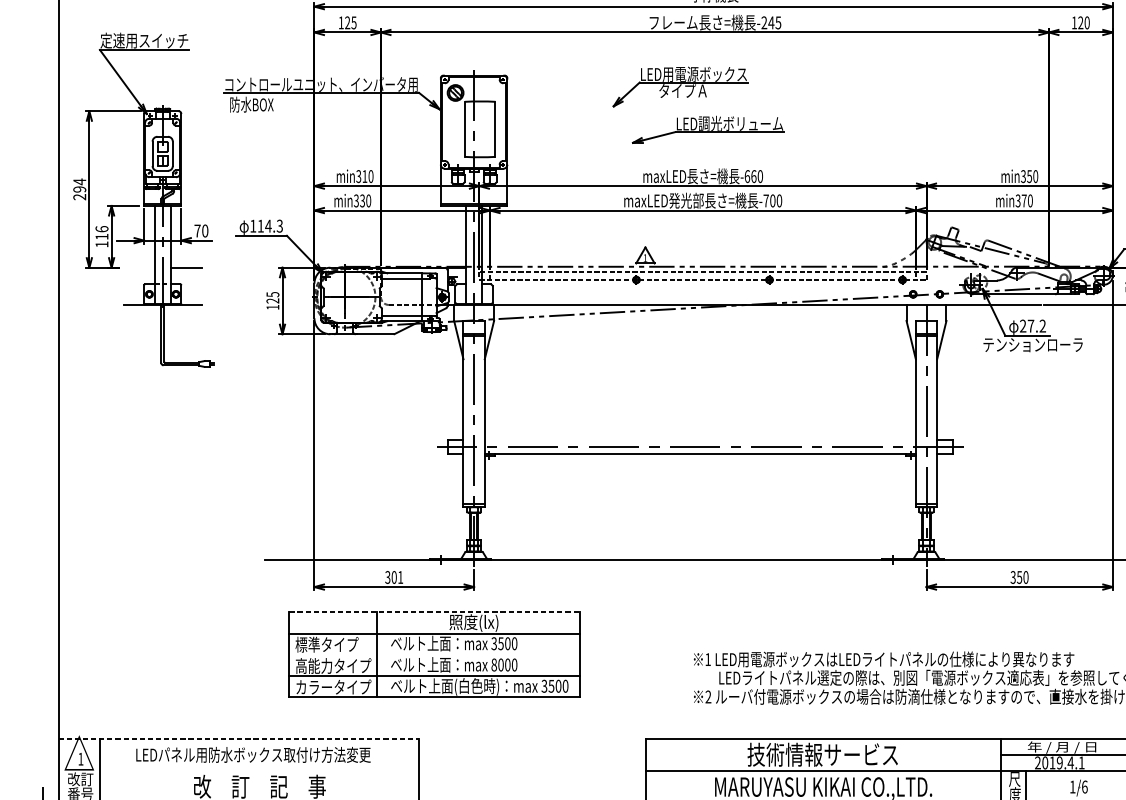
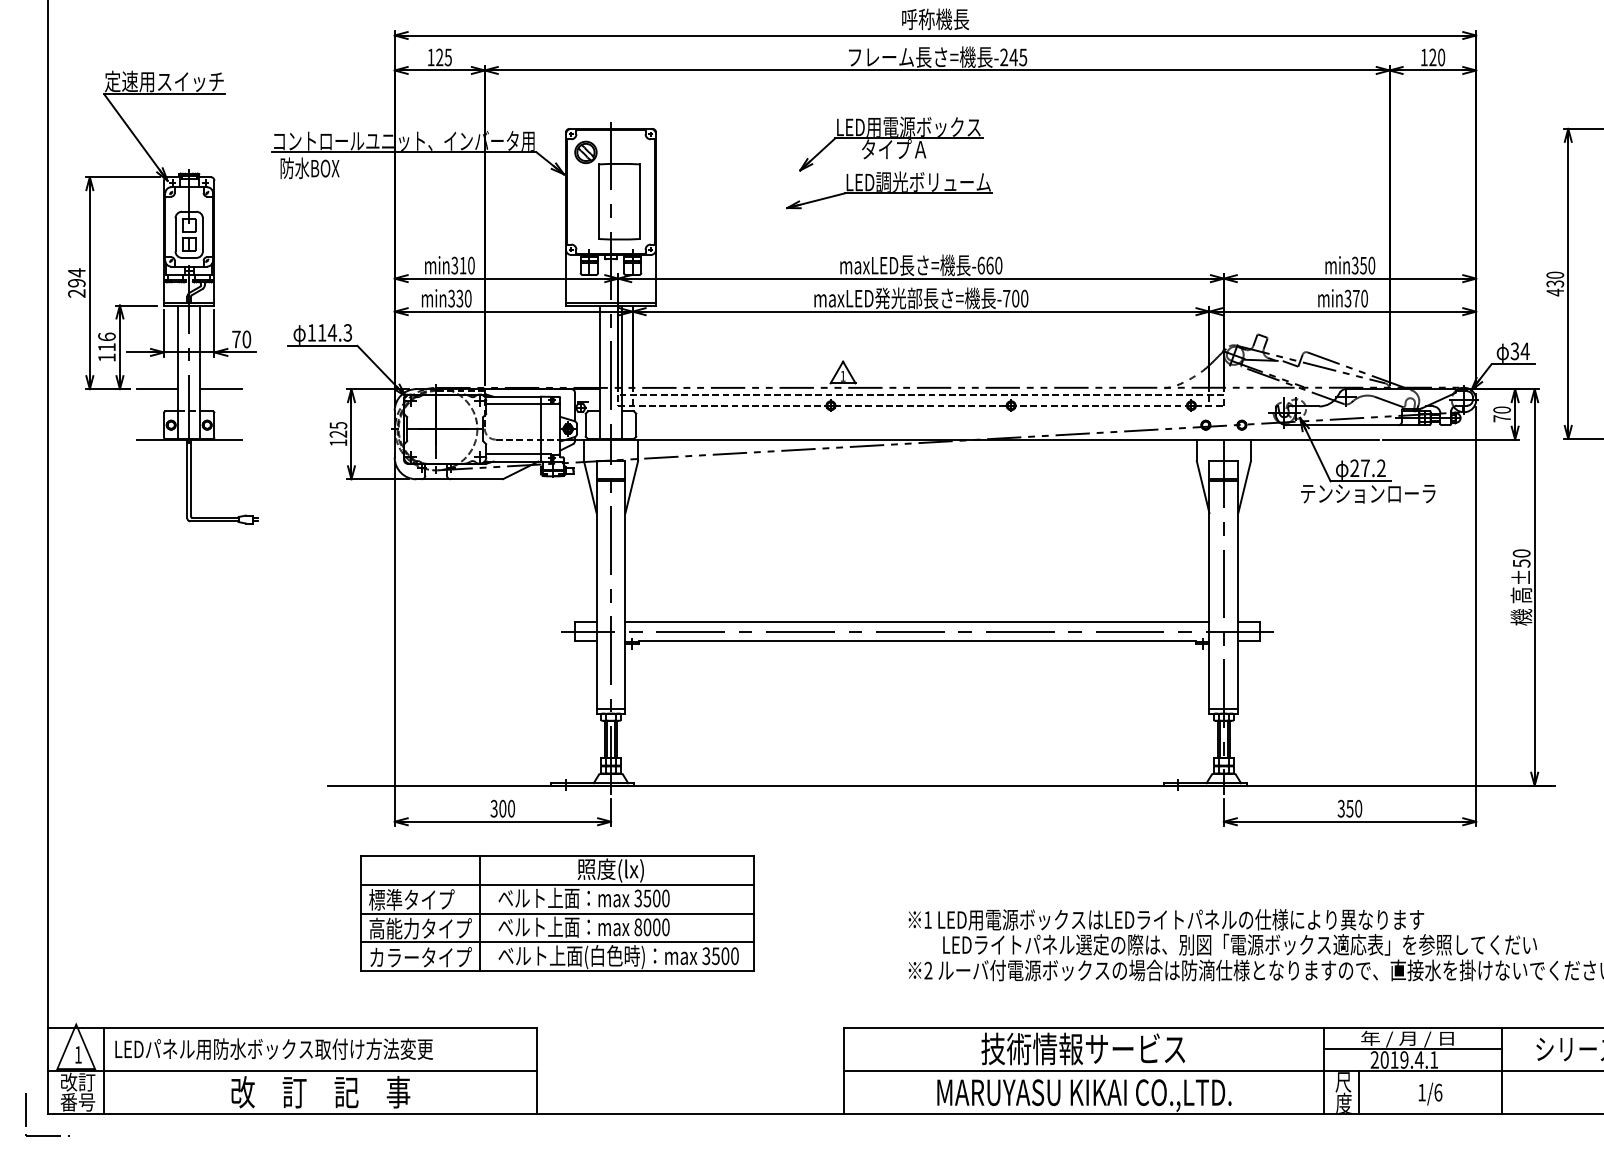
part: (708, 129) -> (889, 190), moved
line: (139, 267) -> (157, 389), added
line: (700, 439) -> (917, 621), added
text: (400, 577) -> (511, 808), 301 -> 300
line: (434, 611) -> (557, 855), dashed -> solid
line: (434, 654) -> (557, 913), added
line: (239, 738) -> (293, 1027), dashed -> solid
text: (253, 754) -> (273, 1048), moved
line: (238, 771) -> (292, 1071), added

